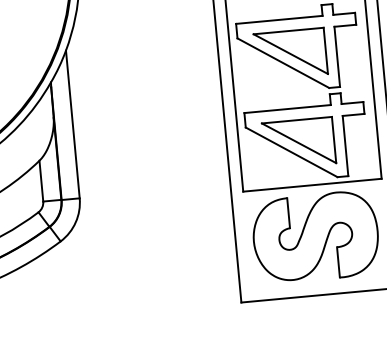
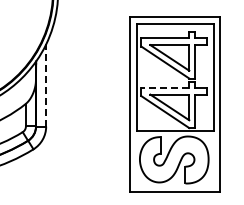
line: (286, 110) -> (164, 88), solid -> dashed
line: (73, 124) -> (46, 85), solid -> dashed

